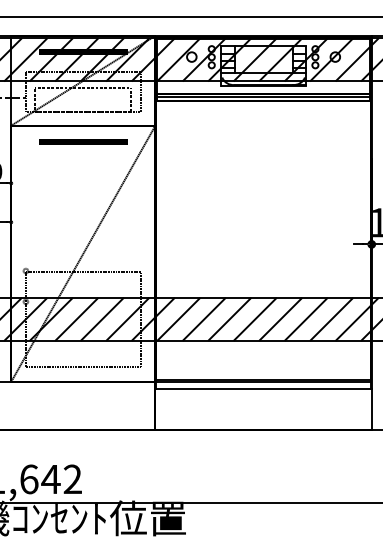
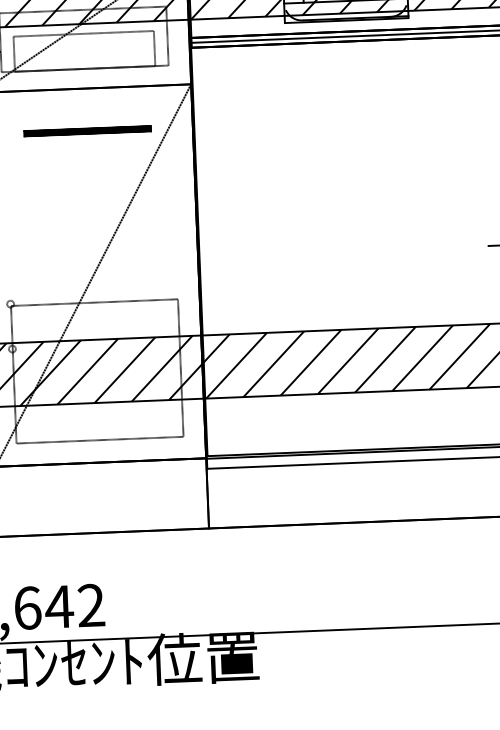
part: (83, 141) -> (87, 130), moved

